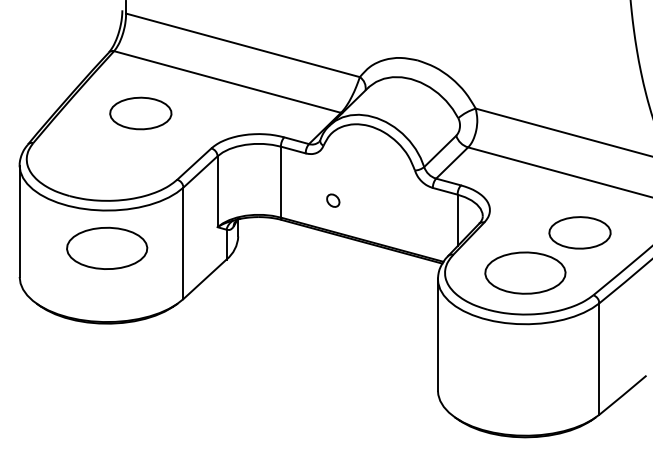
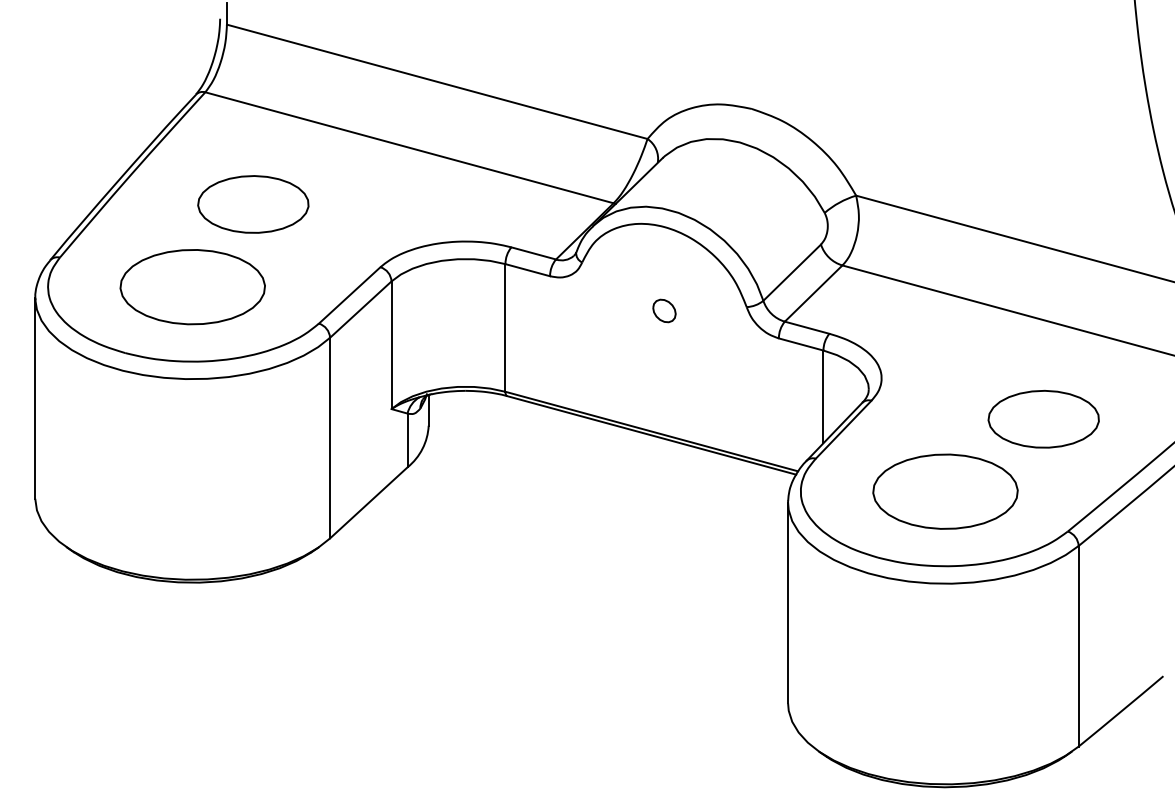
part: (333, 200) -> (664, 310), moved
part: (107, 247) -> (193, 285), moved

